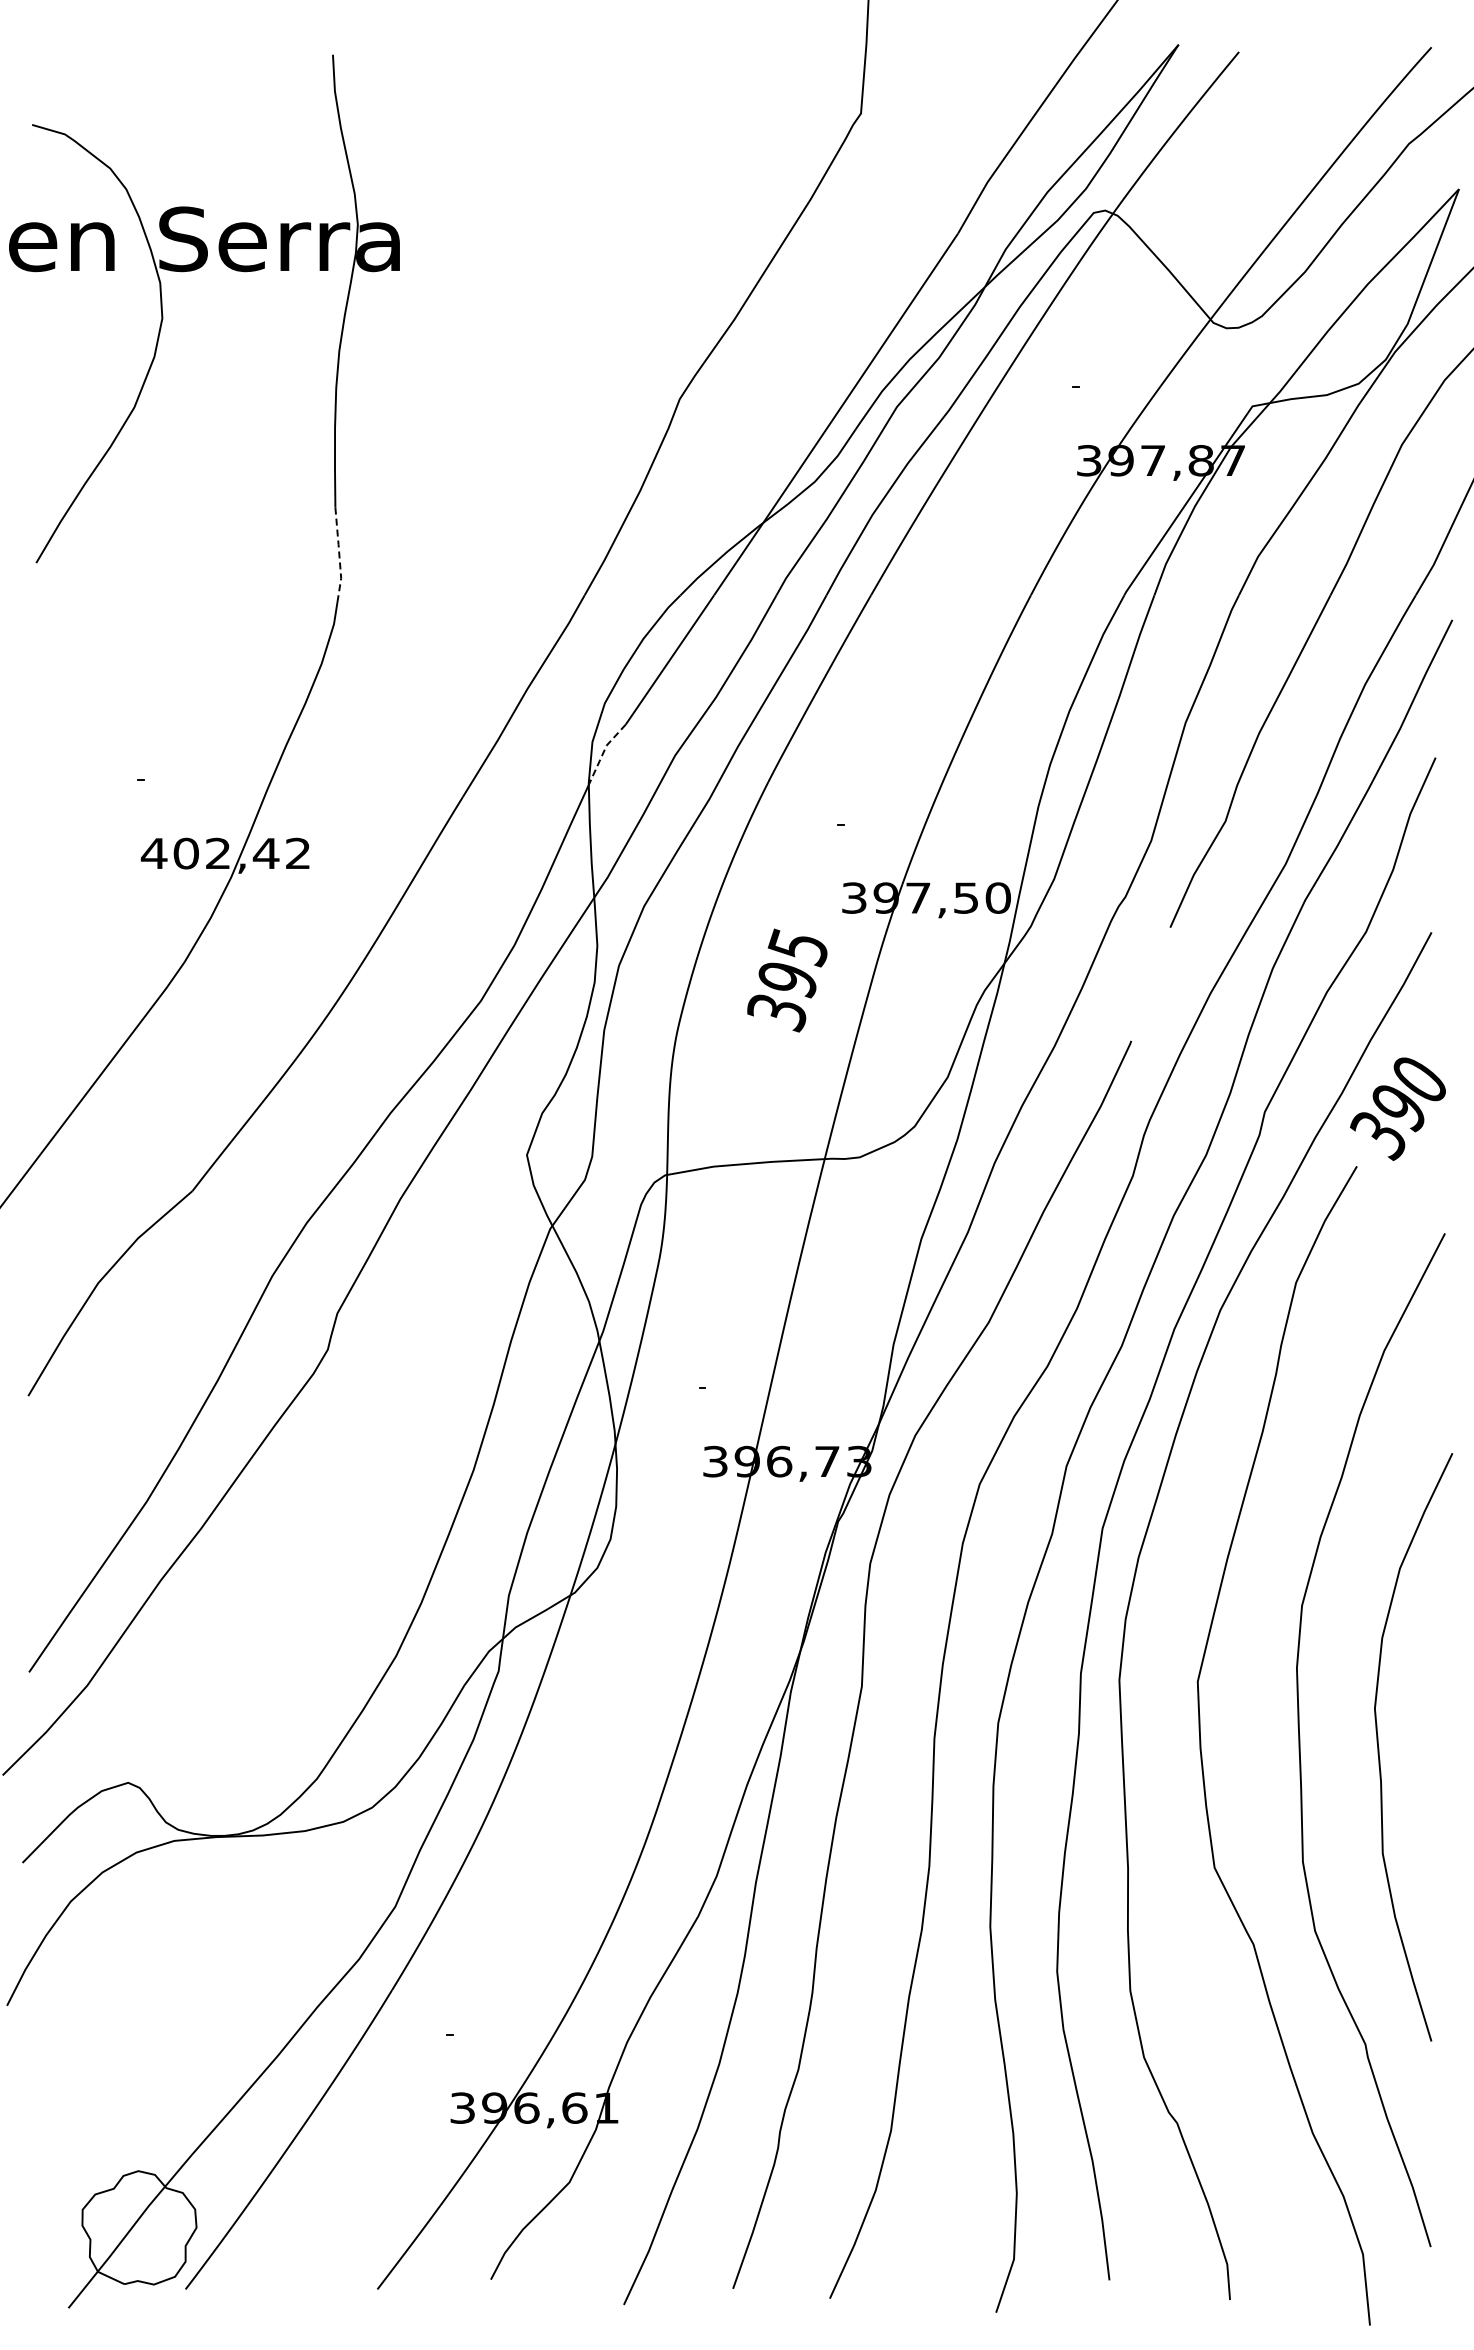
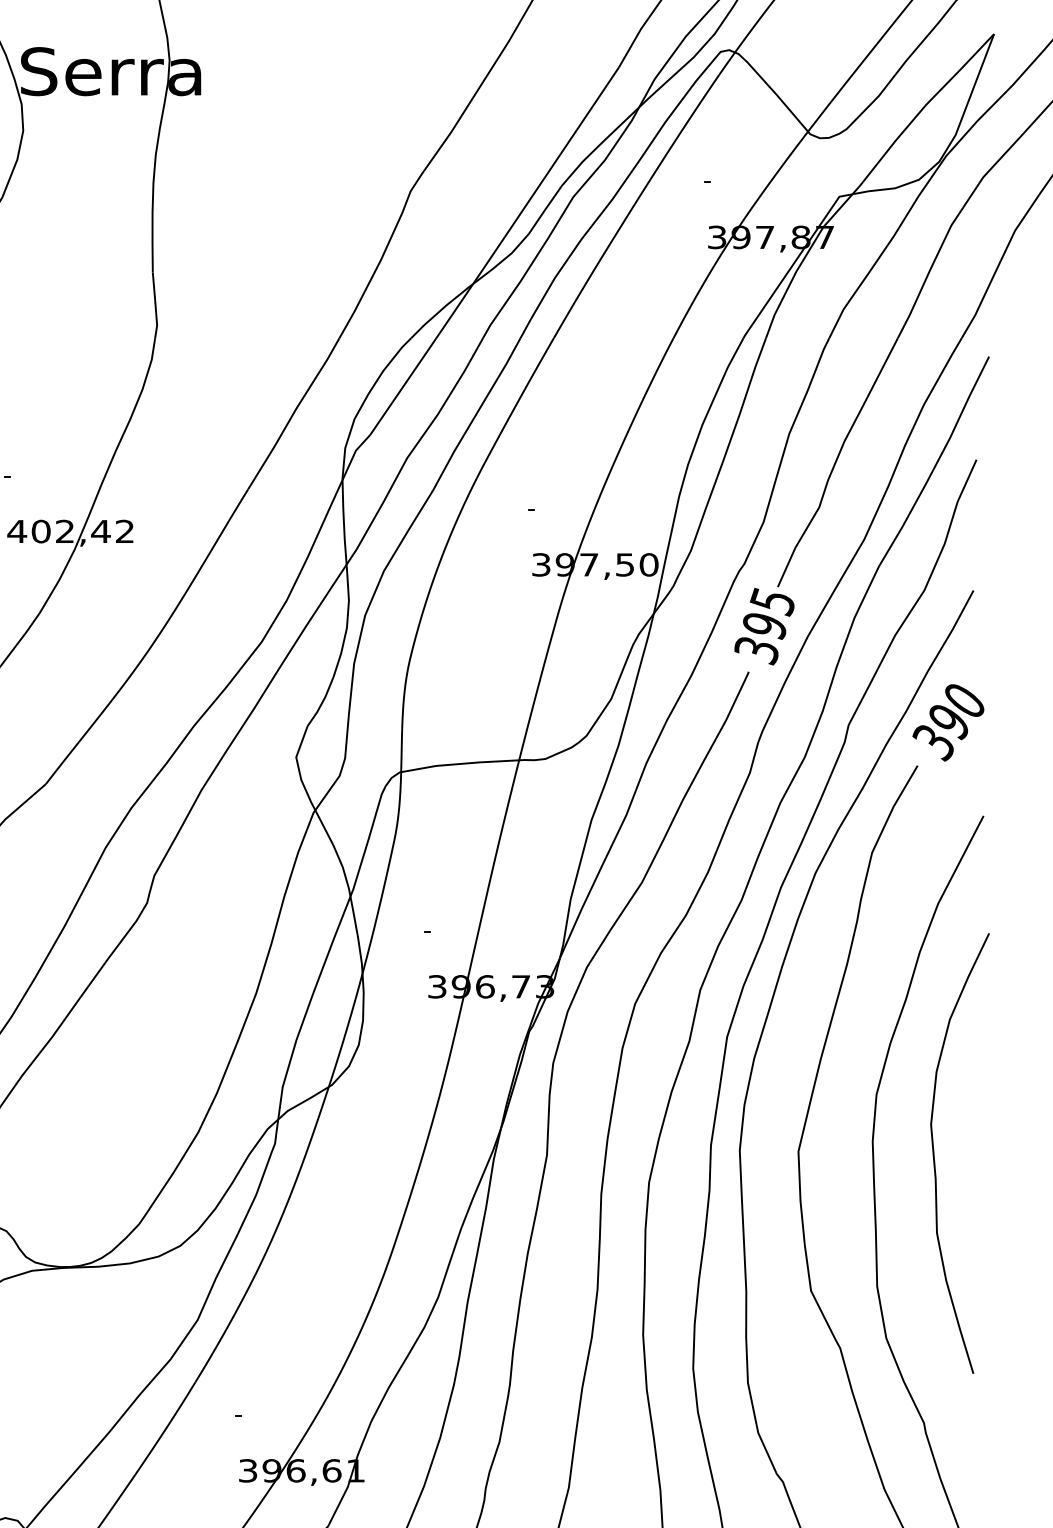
line: (339, 552) -> (155, 306), dashed -> solid
line: (603, 752) -> (353, 455), dashed -> solid
text: (787, 980) -> (764, 626), moved
curve: (1379, 1747) -> (934, 1153), moved

